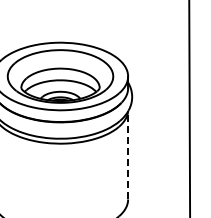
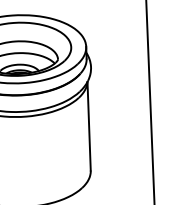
line: (128, 154) -> (89, 125), dashed -> solid

